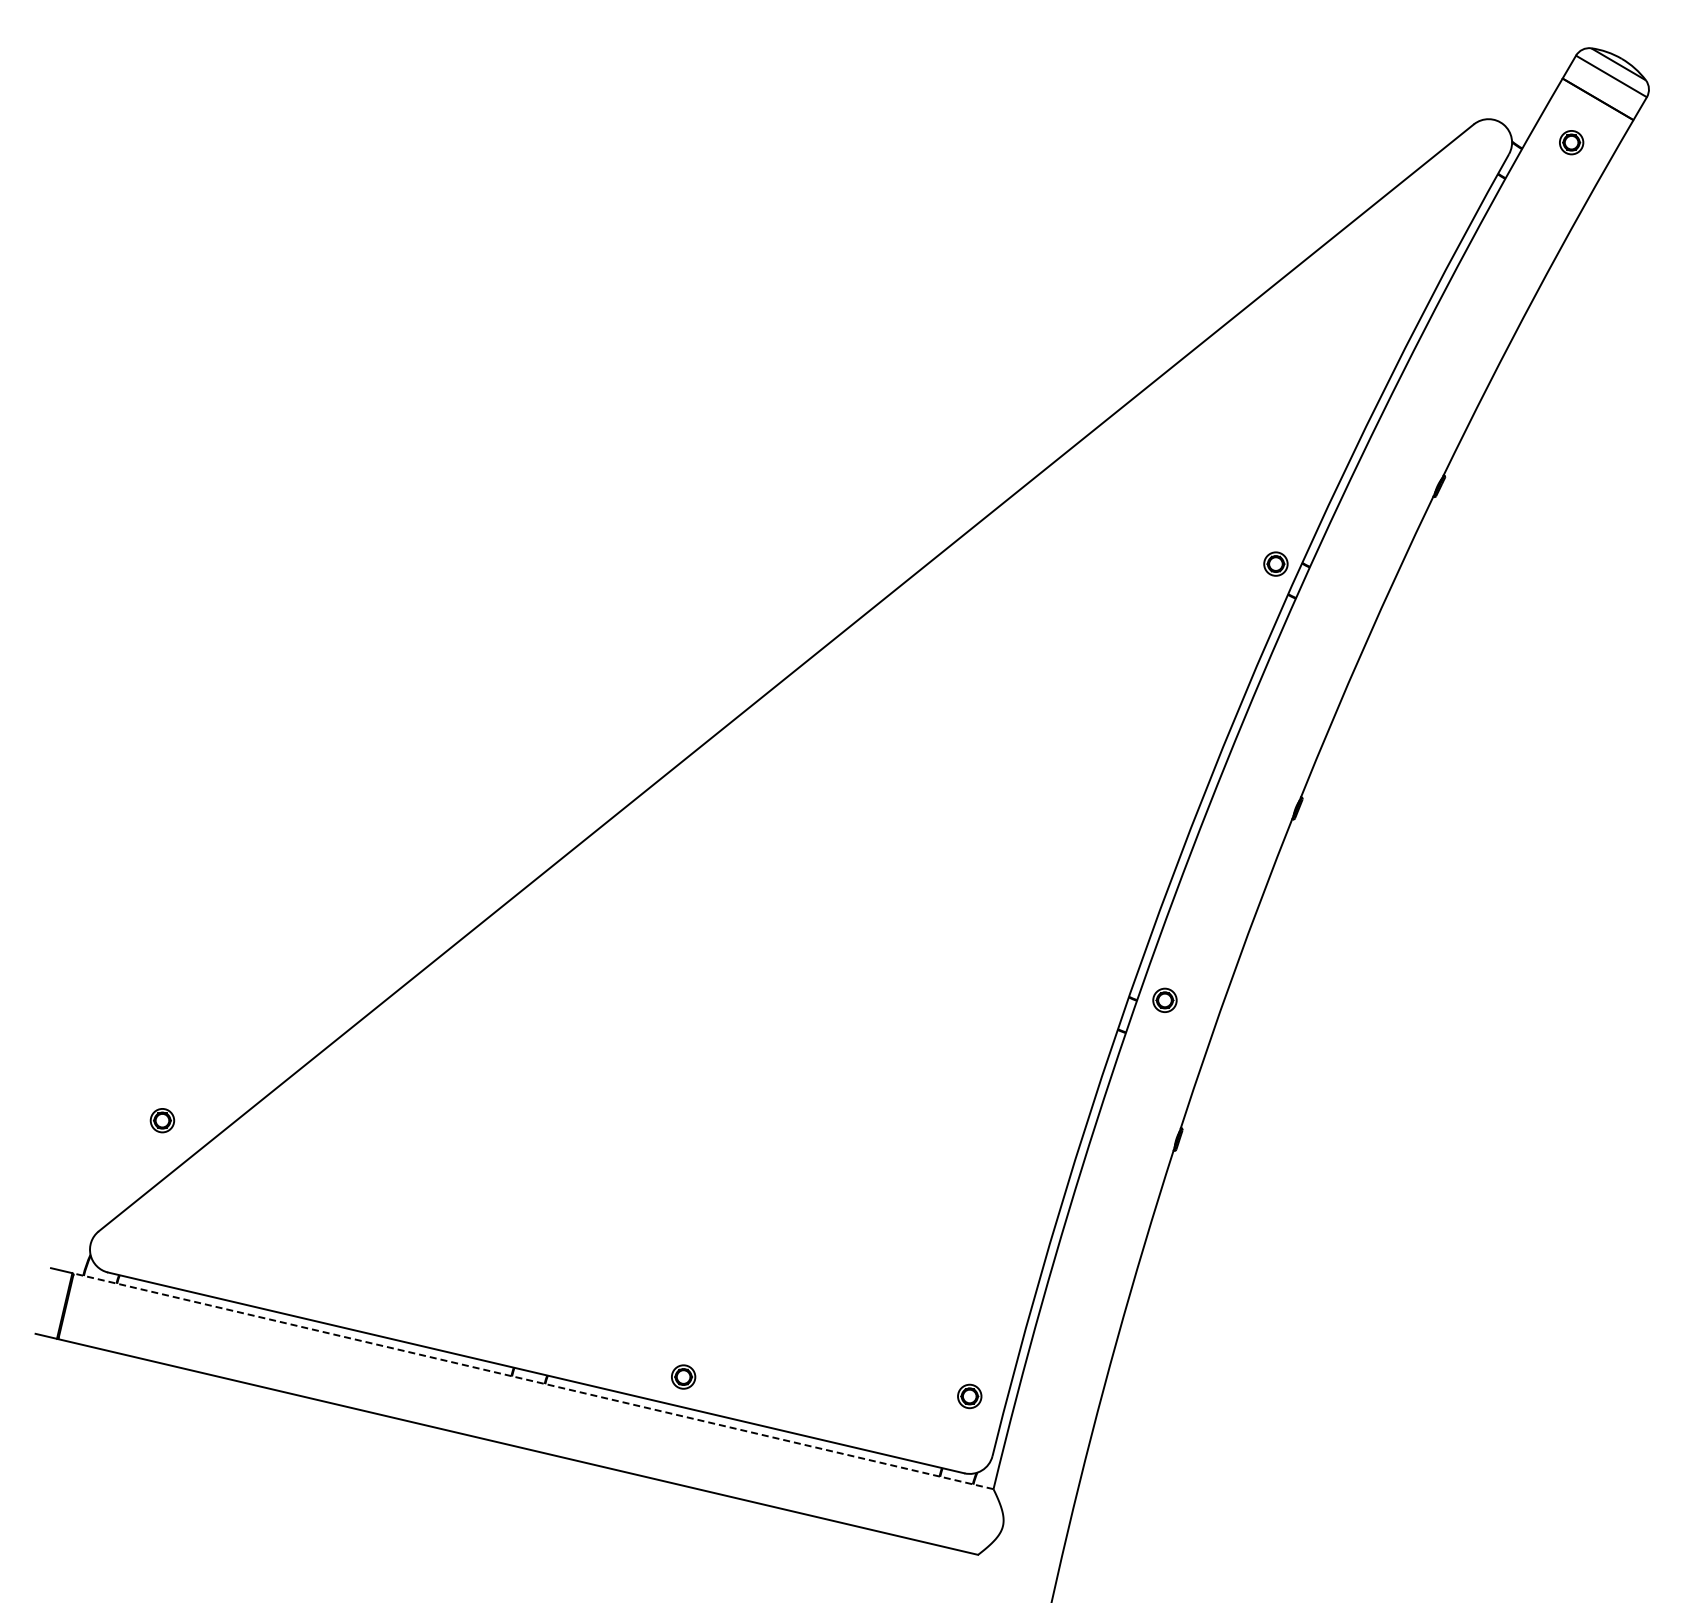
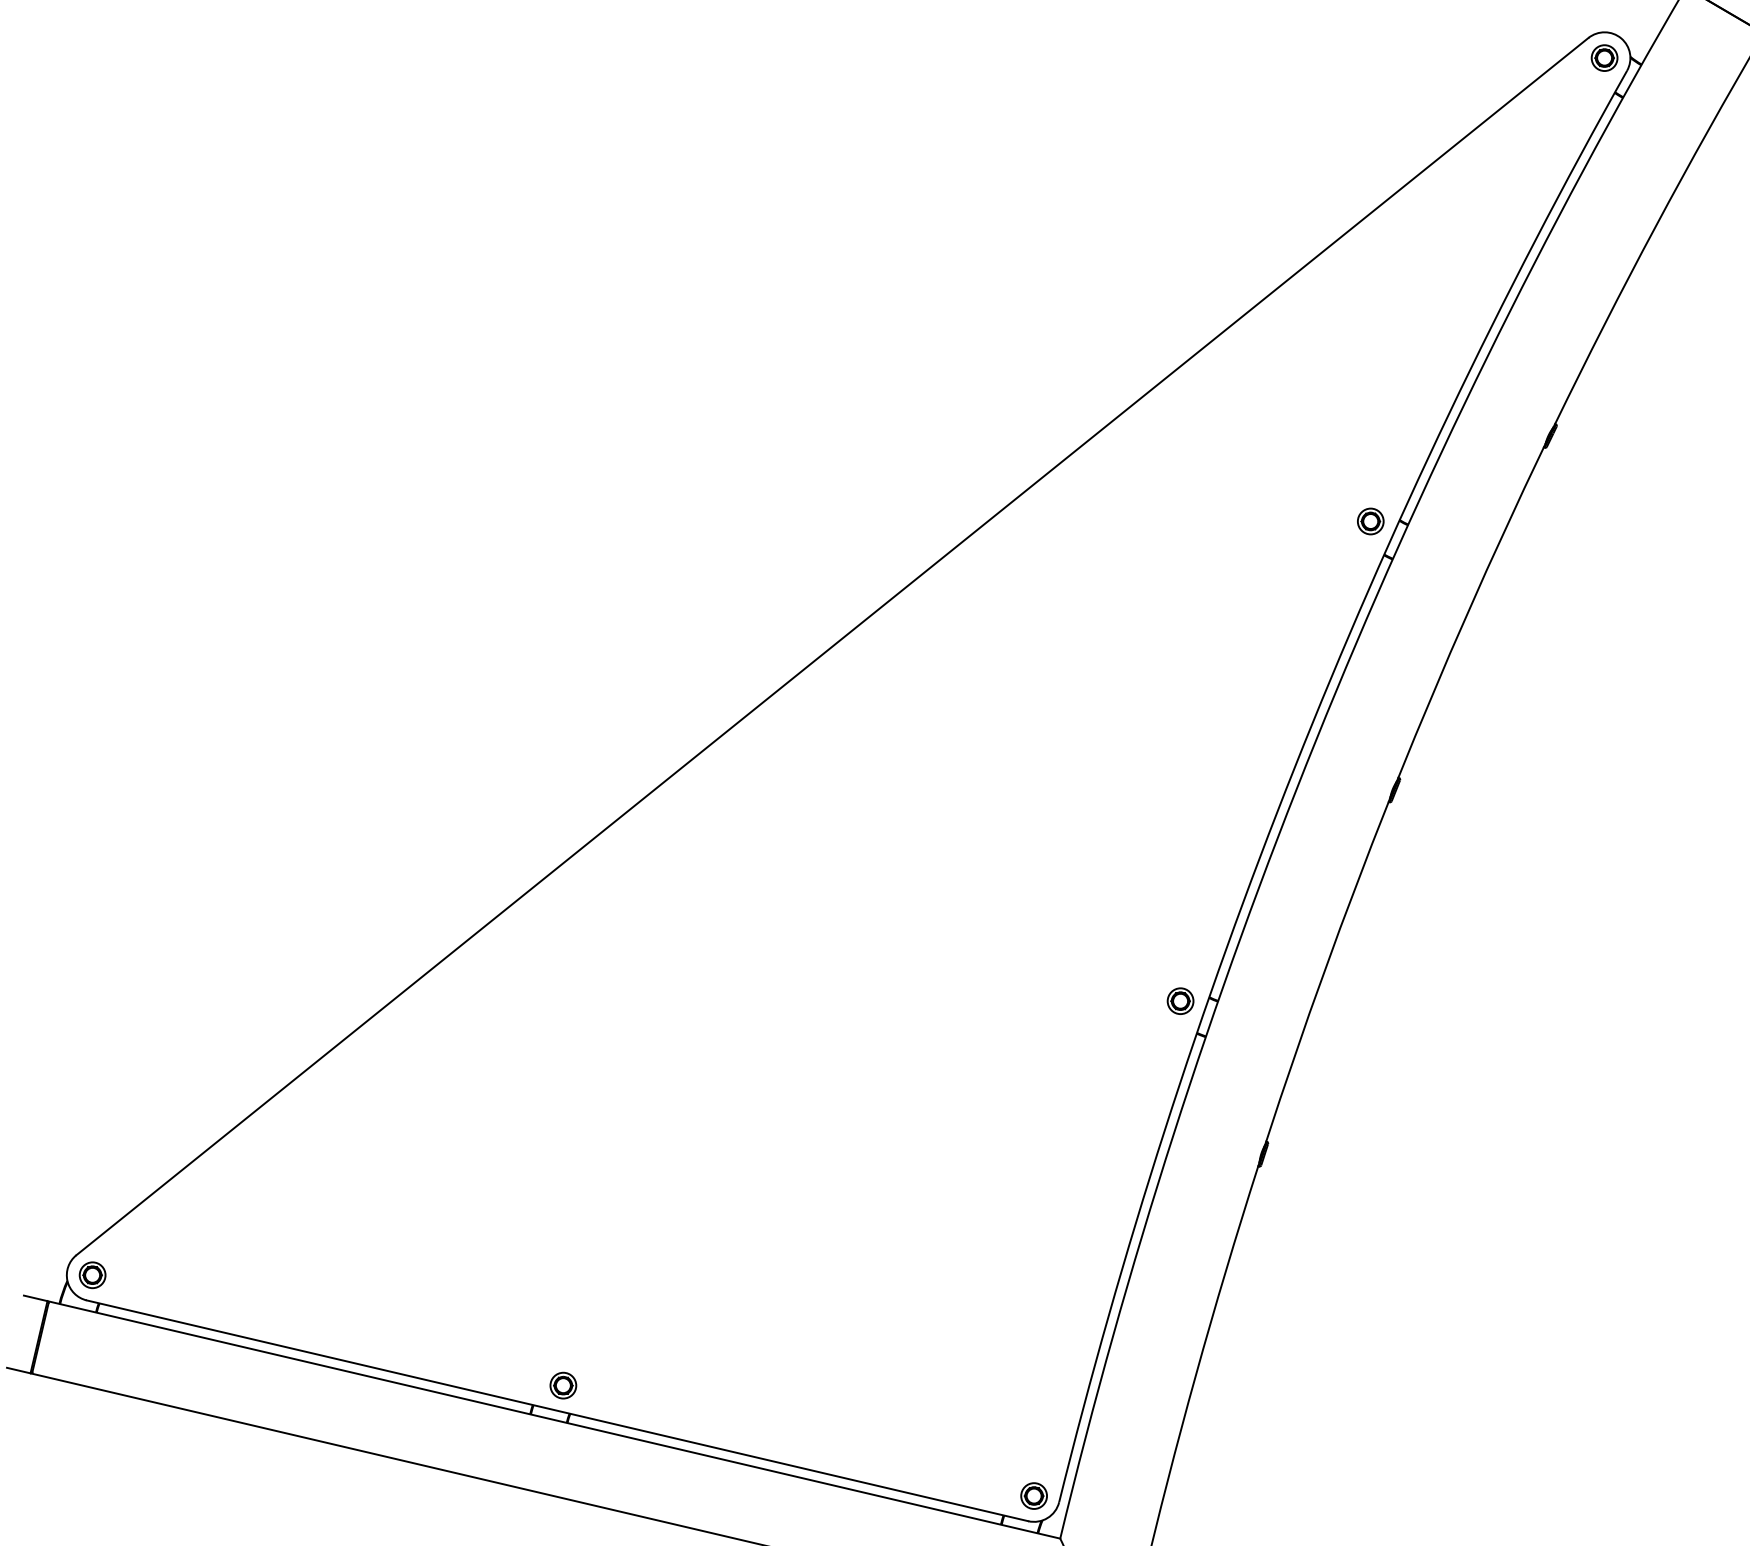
part: (1571, 142) -> (1604, 57), moved
part: (1164, 999) -> (1180, 1000), moved
part: (162, 1120) -> (92, 1275), moved
part: (683, 1376) -> (563, 1385), moved
line: (533, 1381) -> (554, 1420), dashed -> solid
part: (969, 1396) -> (1033, 1496), moved

